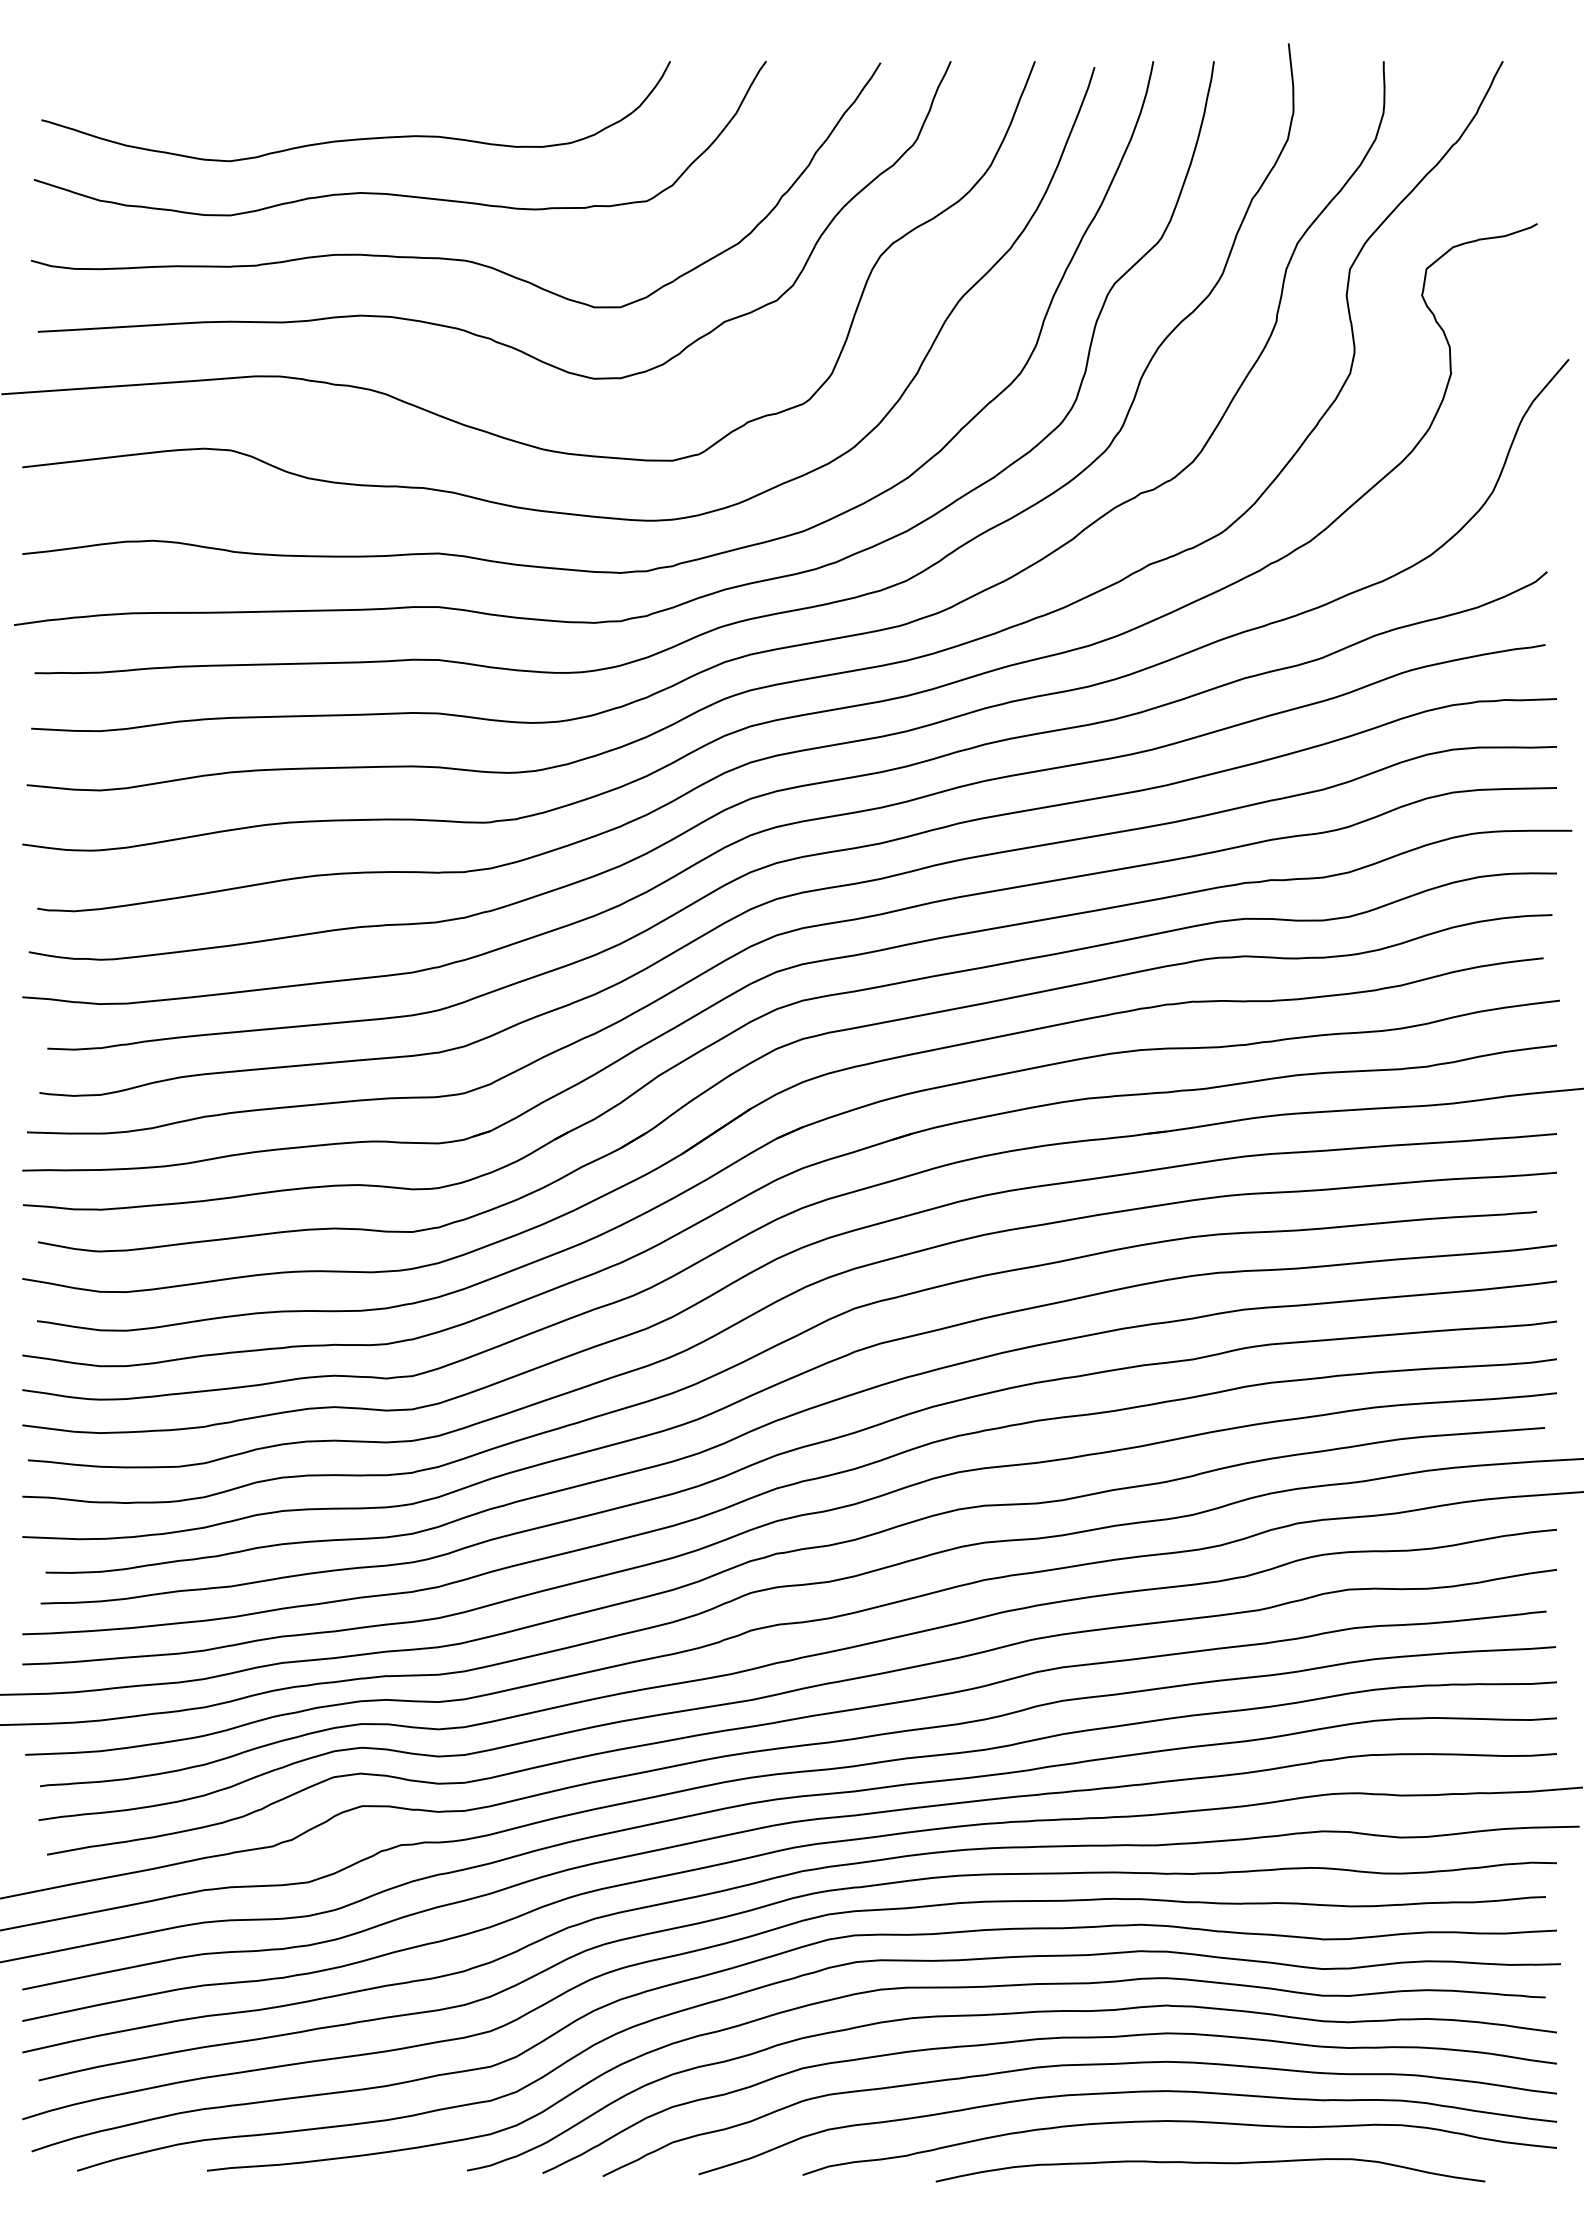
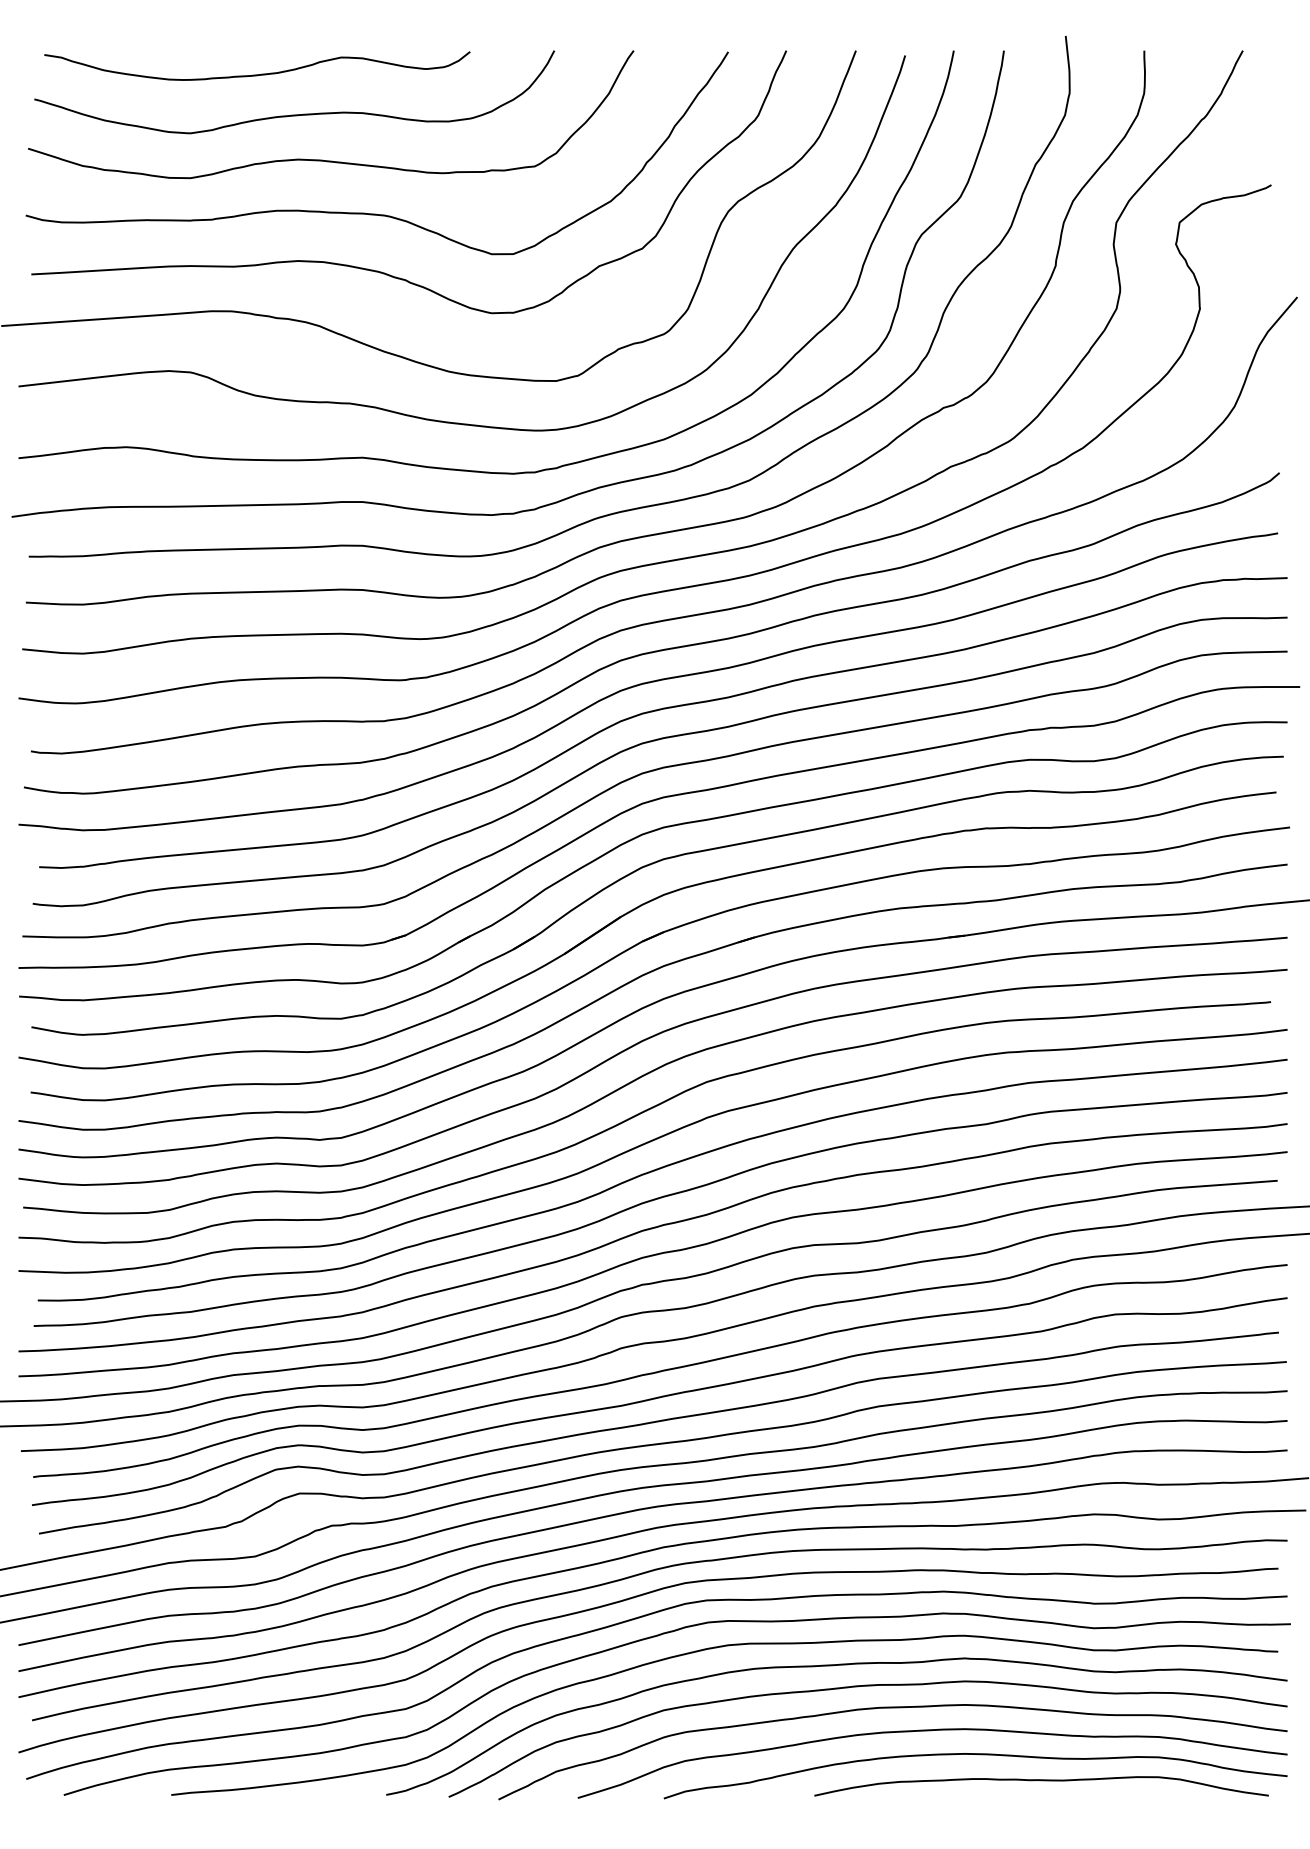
curve: (312, 89) -> (258, 74), added
curve: (1210, 2163) -> (1041, 1780), moved

